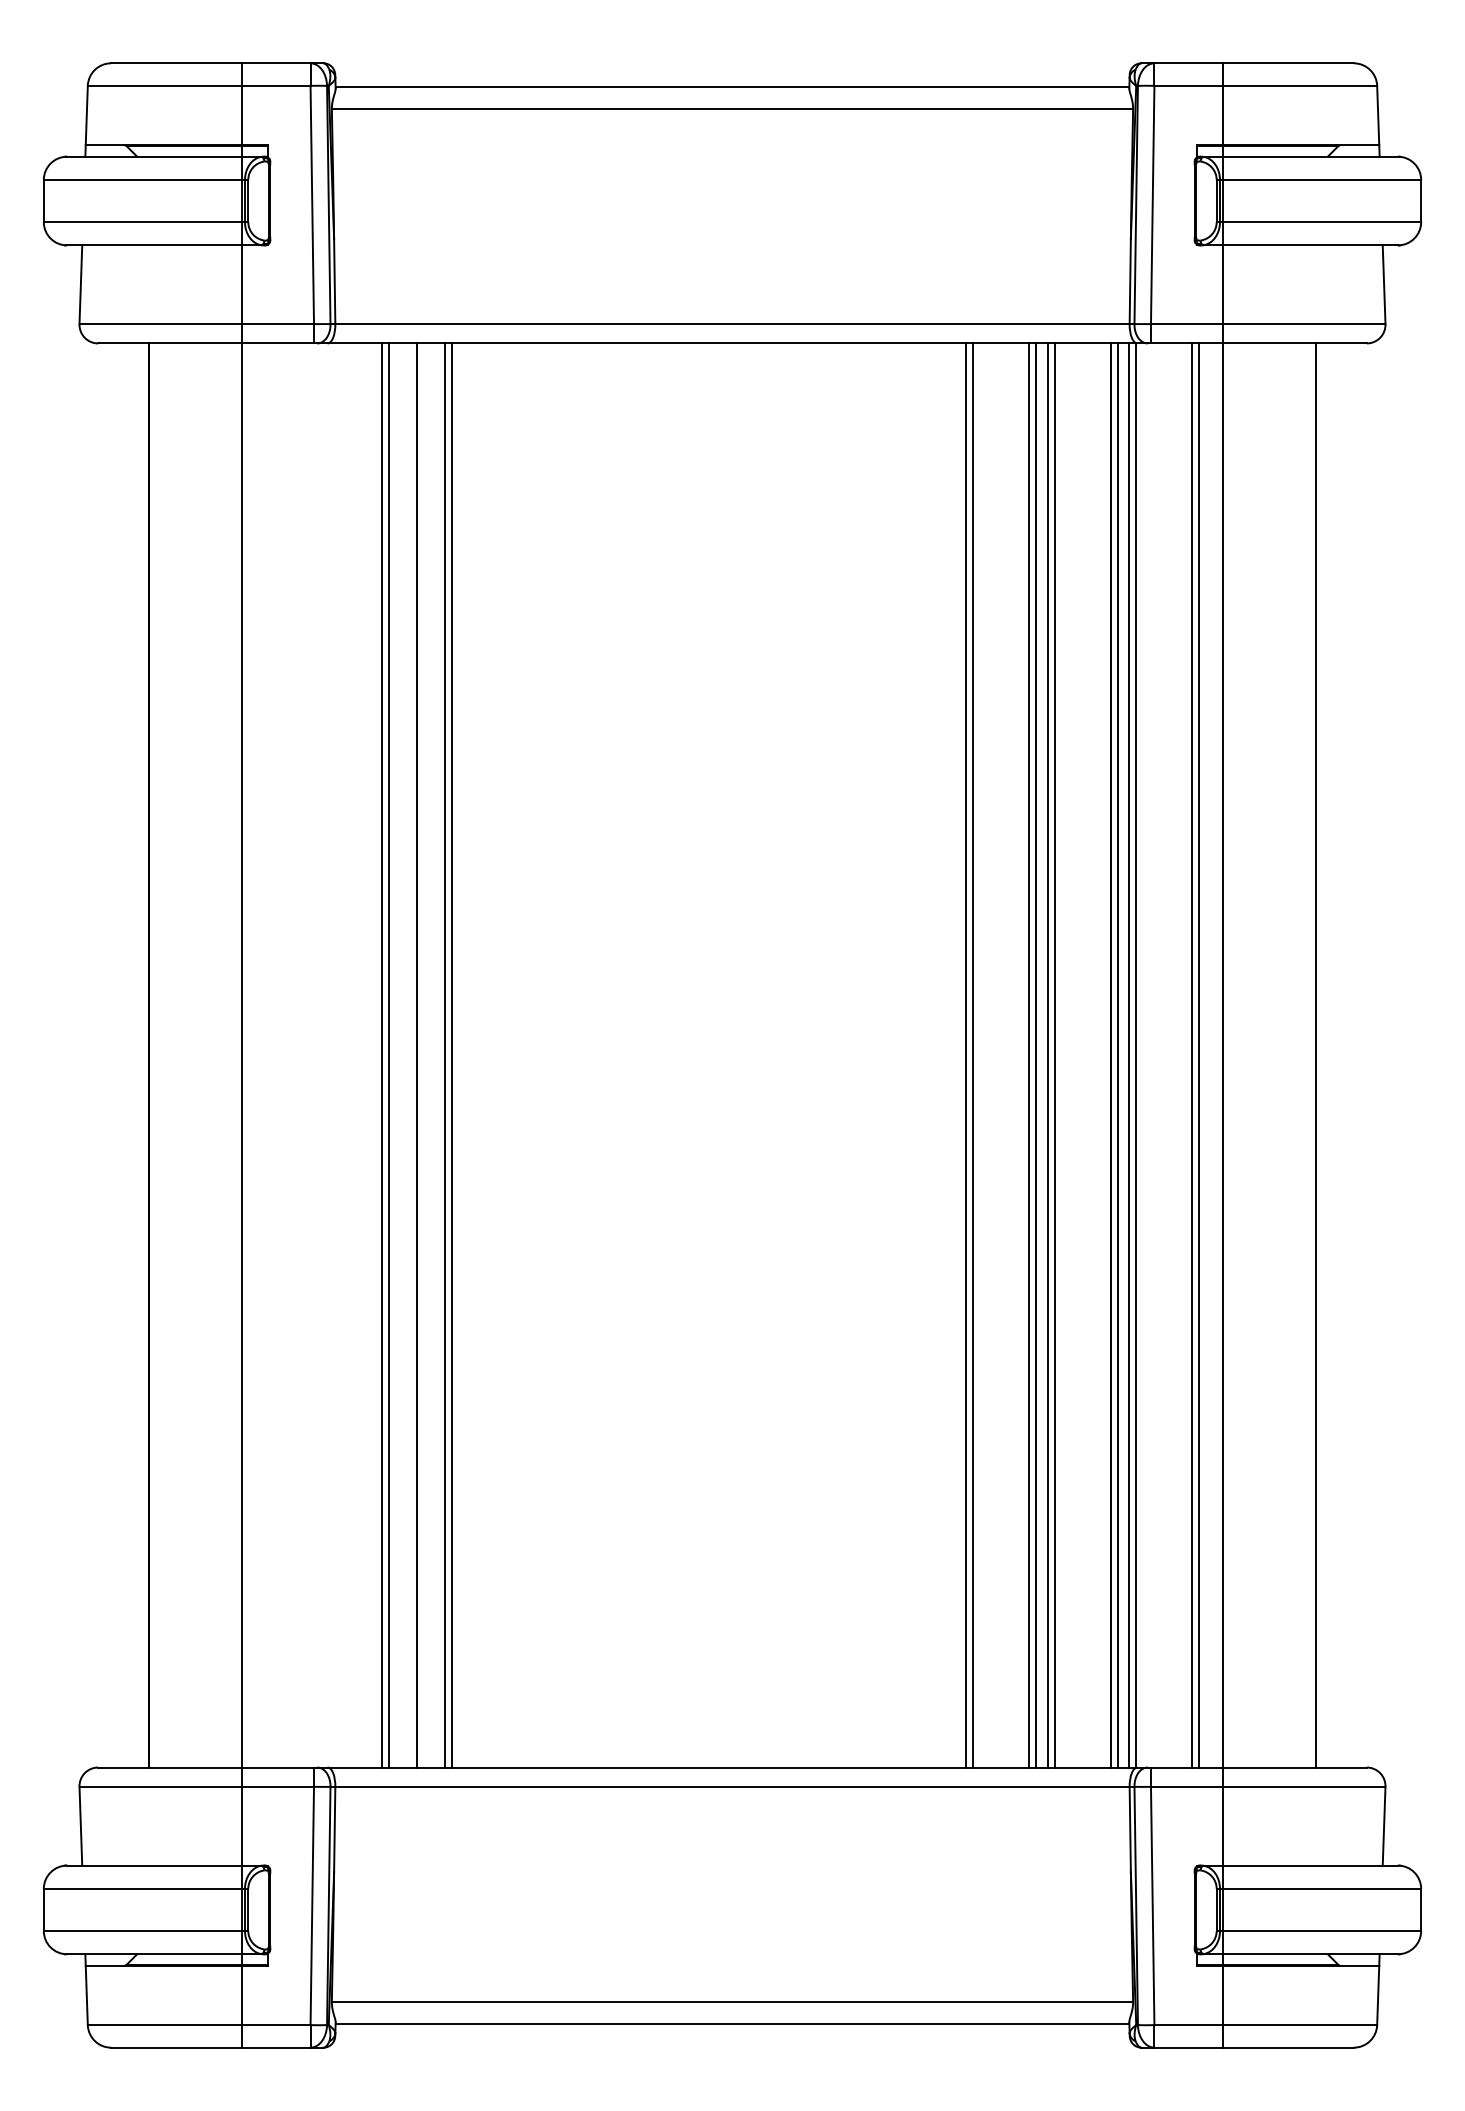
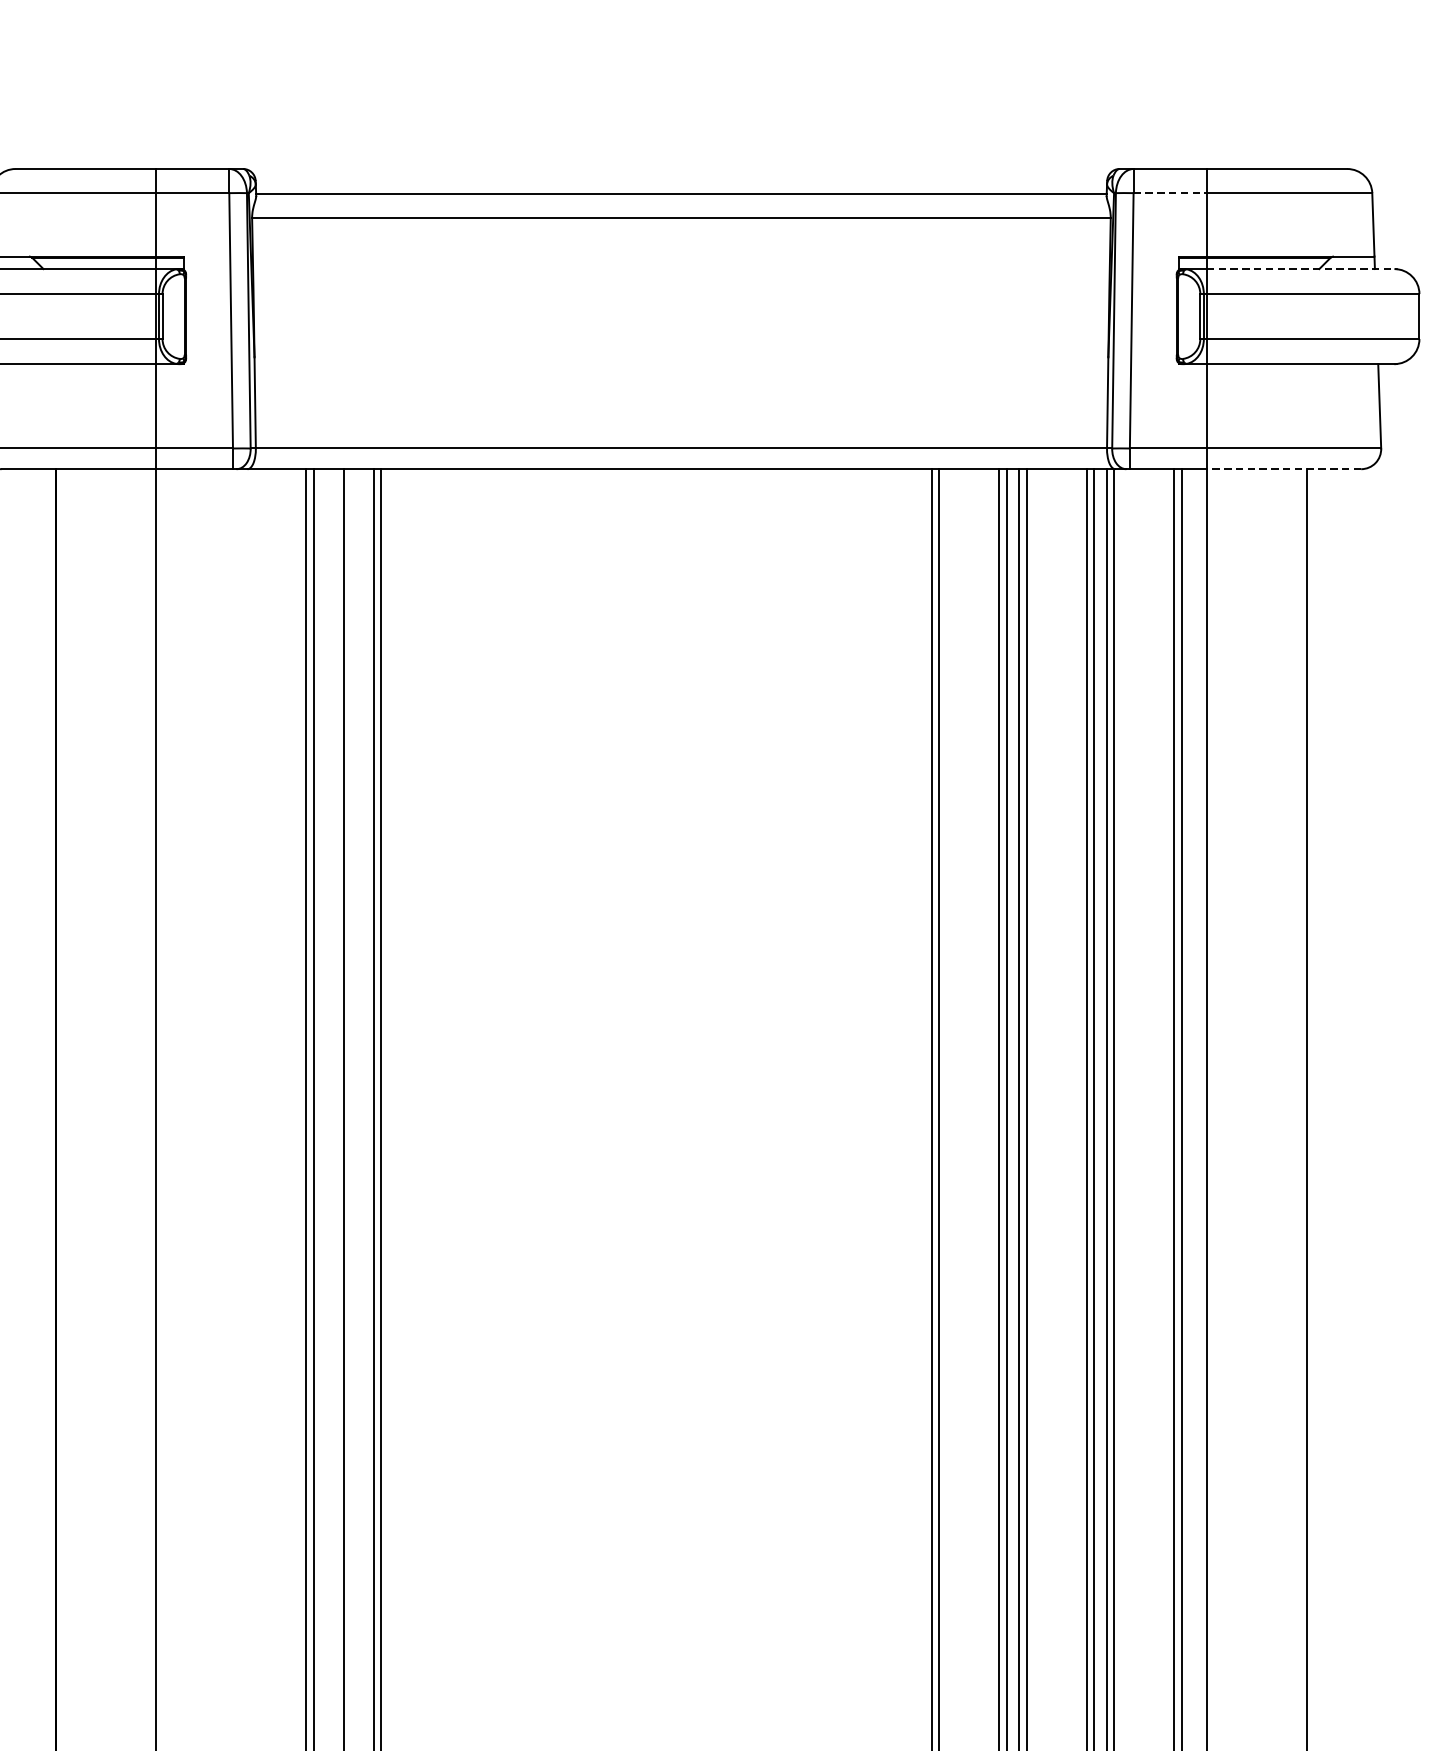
line: (1189, 85) -> (1171, 192), solid -> dashed
line: (1310, 156) -> (1300, 268), solid -> dashed
line: (1294, 343) -> (1283, 469), solid -> dashed

